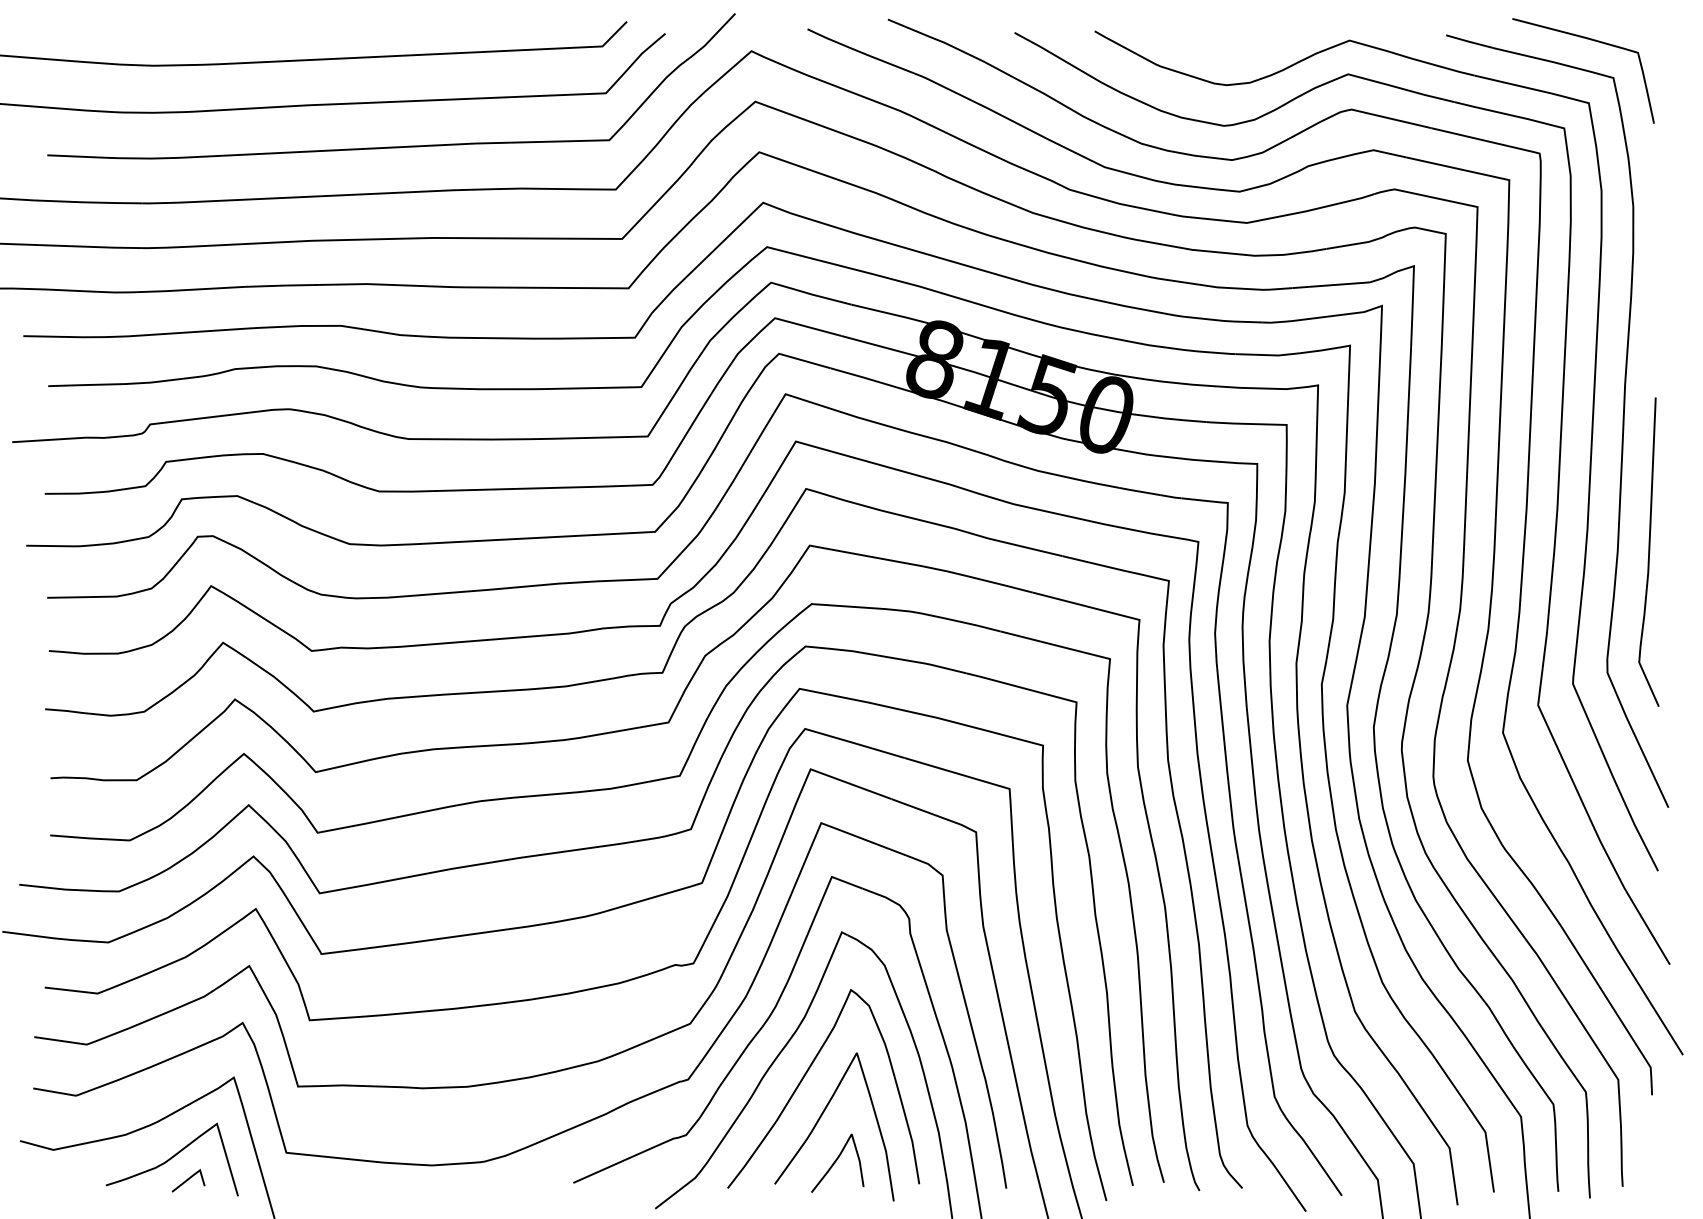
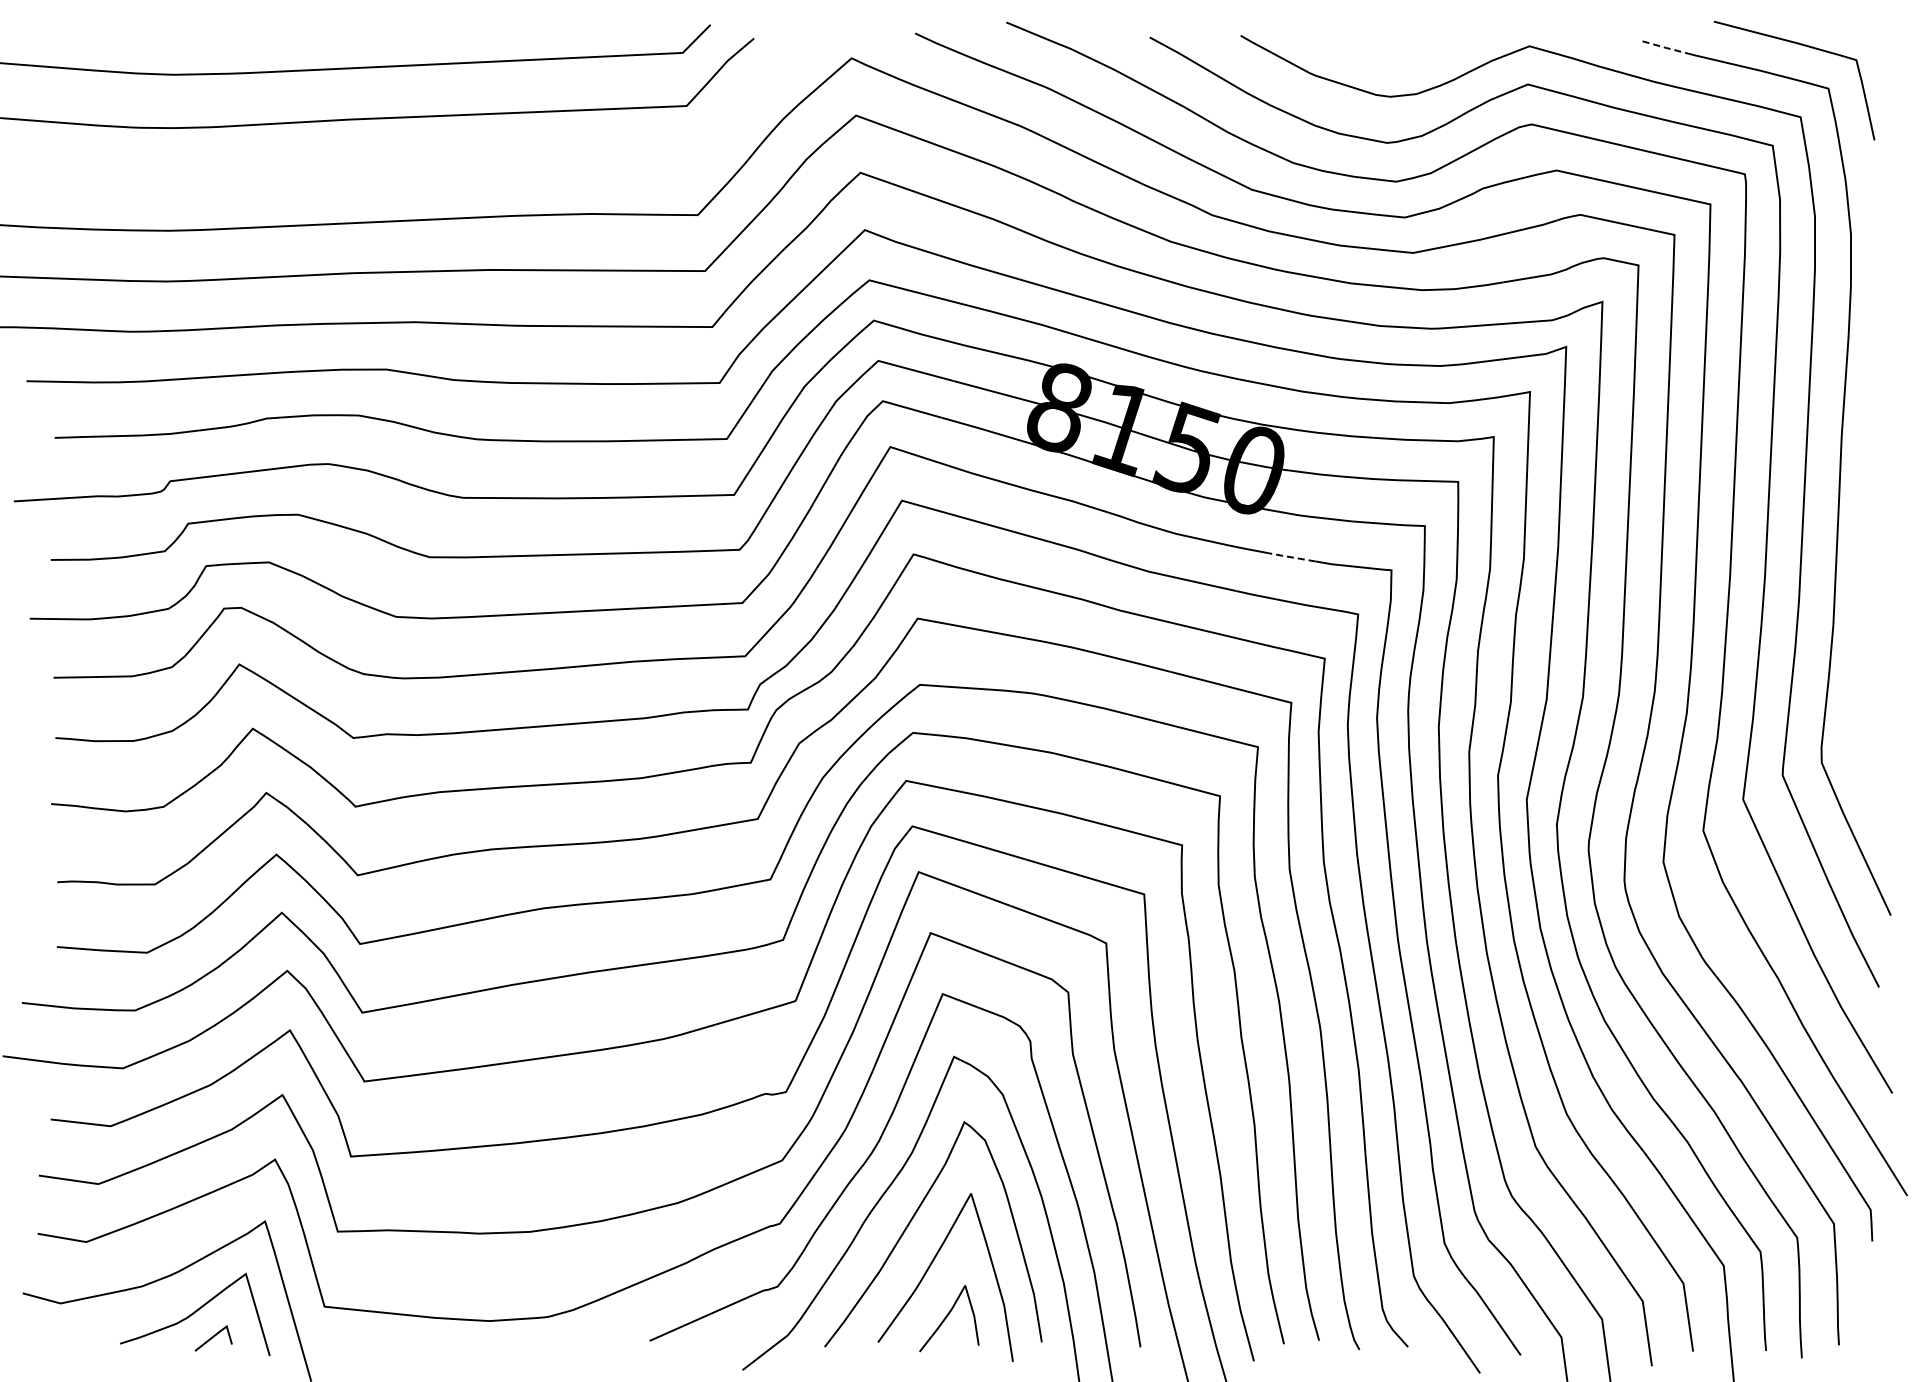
line: (1469, 41) -> (1665, 47), solid -> dashed
curve: (391, 146) -> (443, 166), removed
line: (1138, 491) -> (1290, 557), solid -> dashed
curve: (1648, 551) -> (1868, 625), removed

